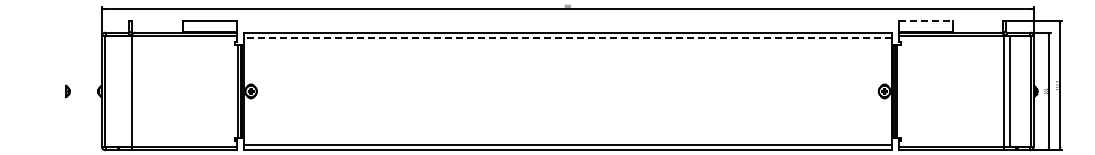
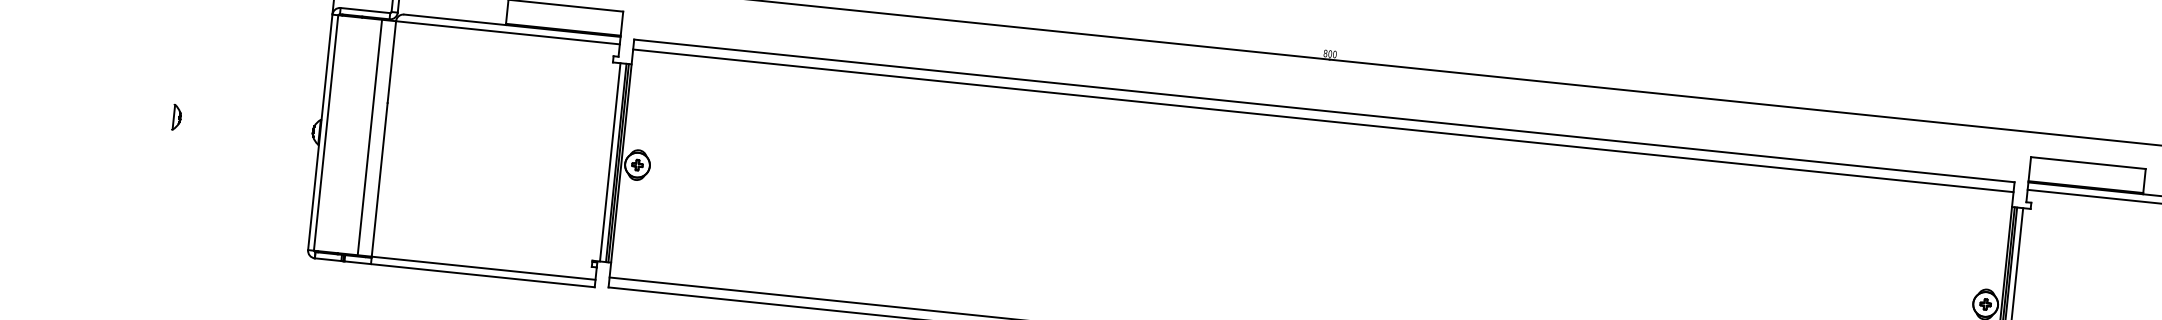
line: (925, 20) -> (2088, 162), dashed -> solid
line: (567, 37) -> (1322, 119), dashed -> solid
part: (67, 91) -> (176, 117), moved
line: (125, 91) -> (370, 137), added

